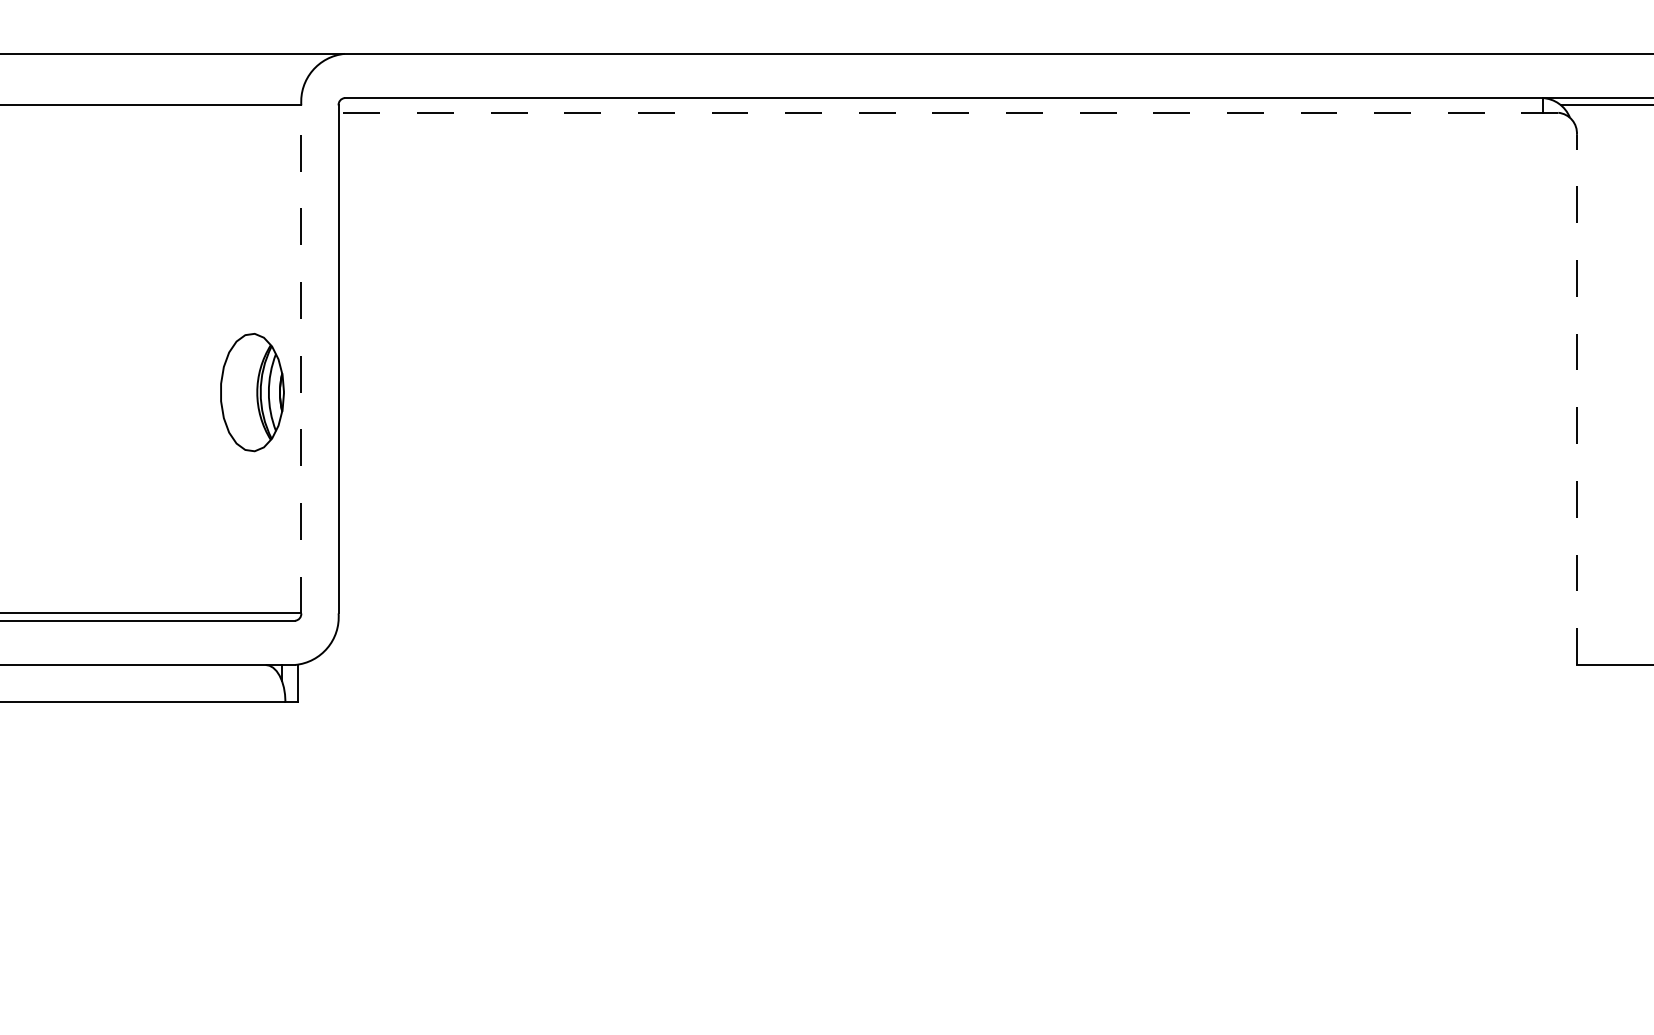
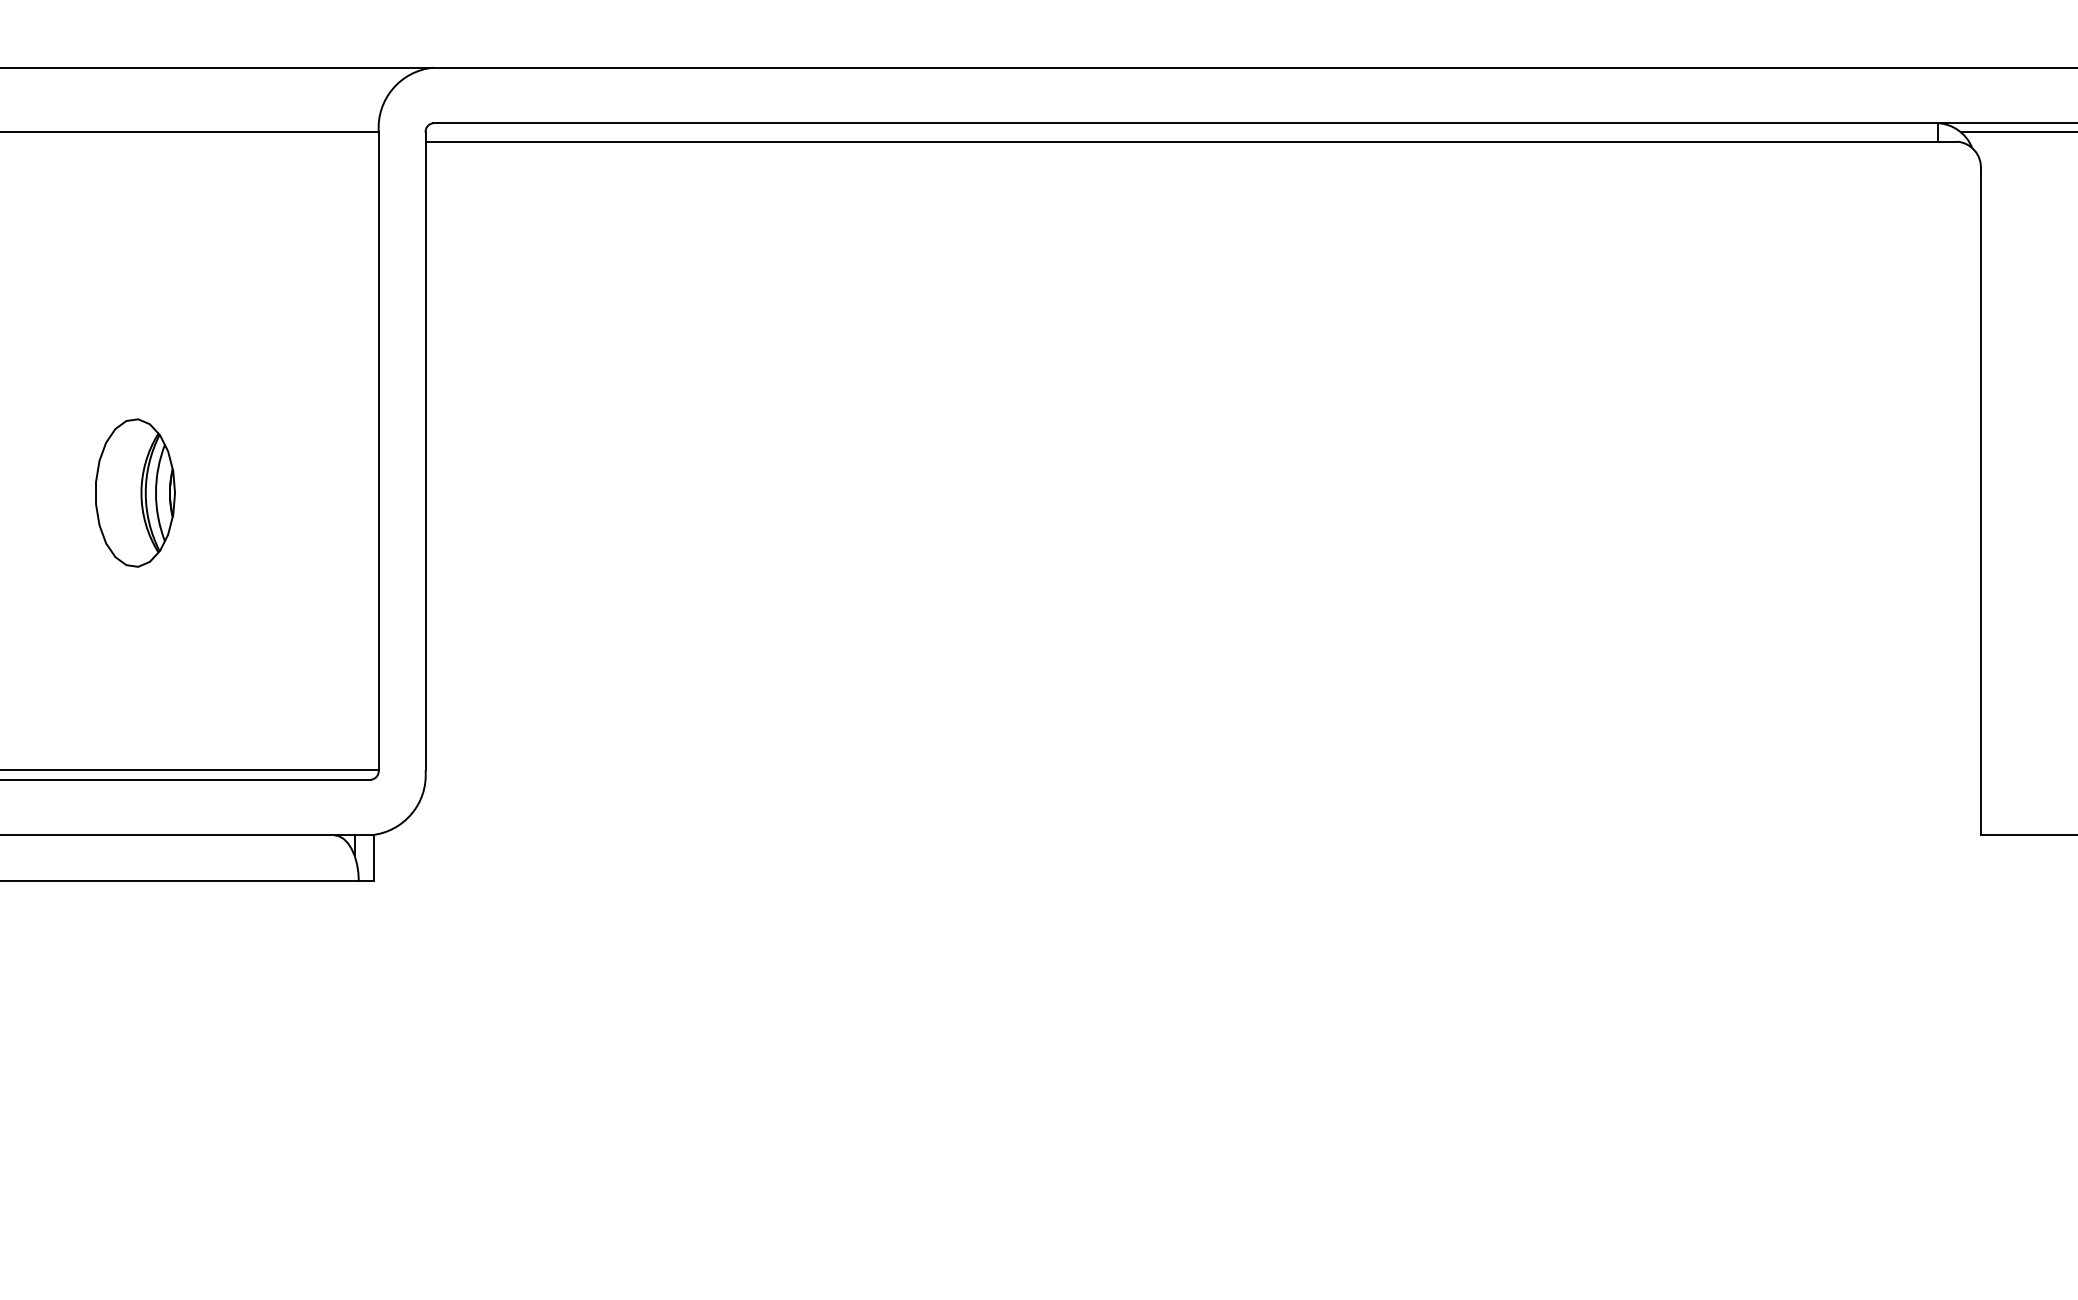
line: (948, 112) -> (1191, 141), dashed -> solid
line: (301, 358) -> (378, 450), dashed -> solid
part: (252, 392) -> (135, 492), moved
line: (1576, 400) -> (1980, 502), dashed -> solid

